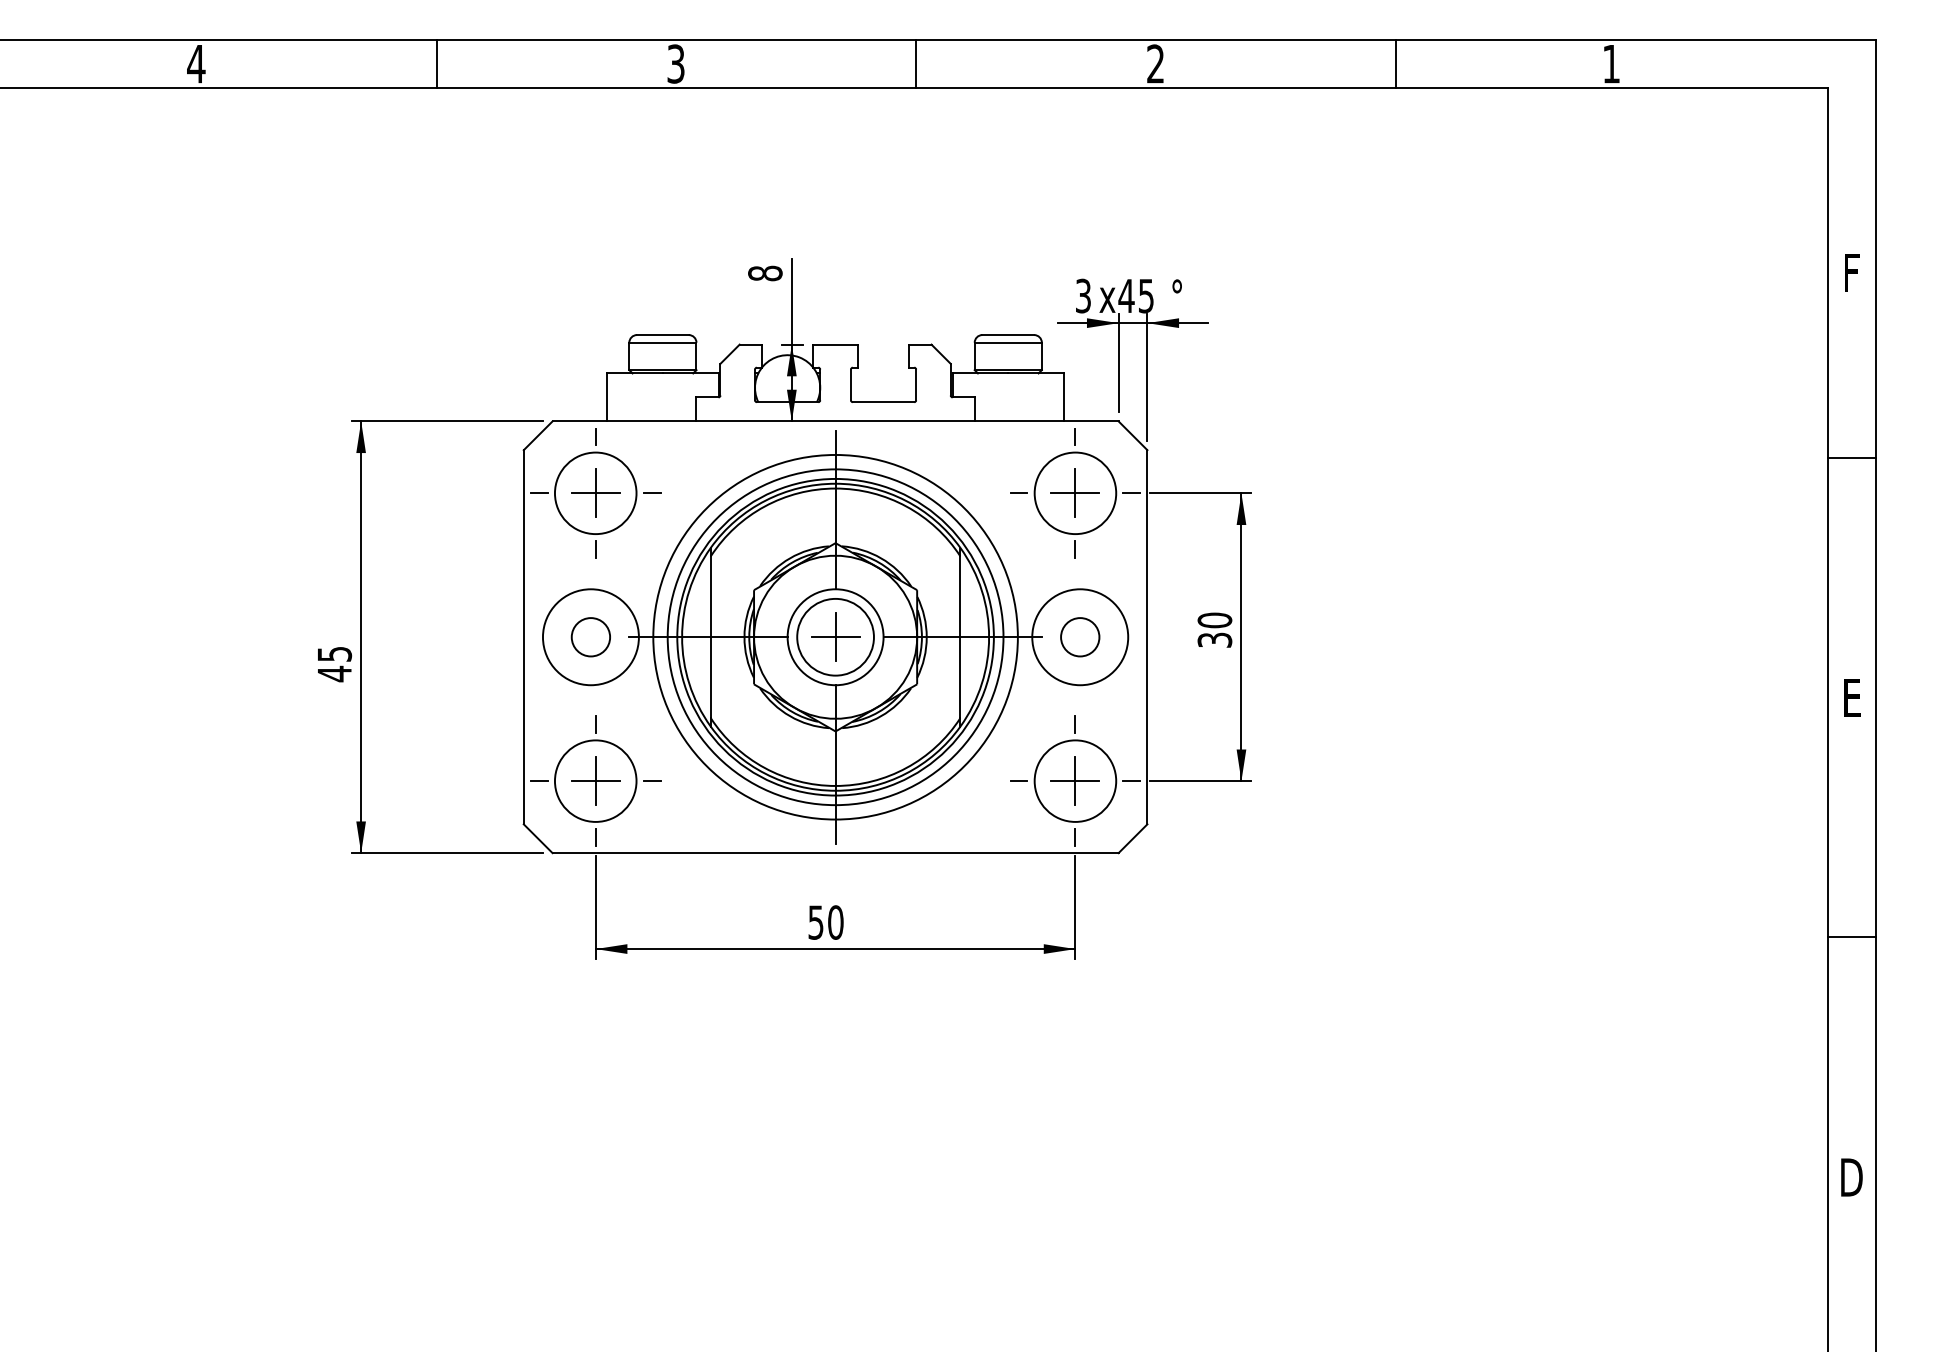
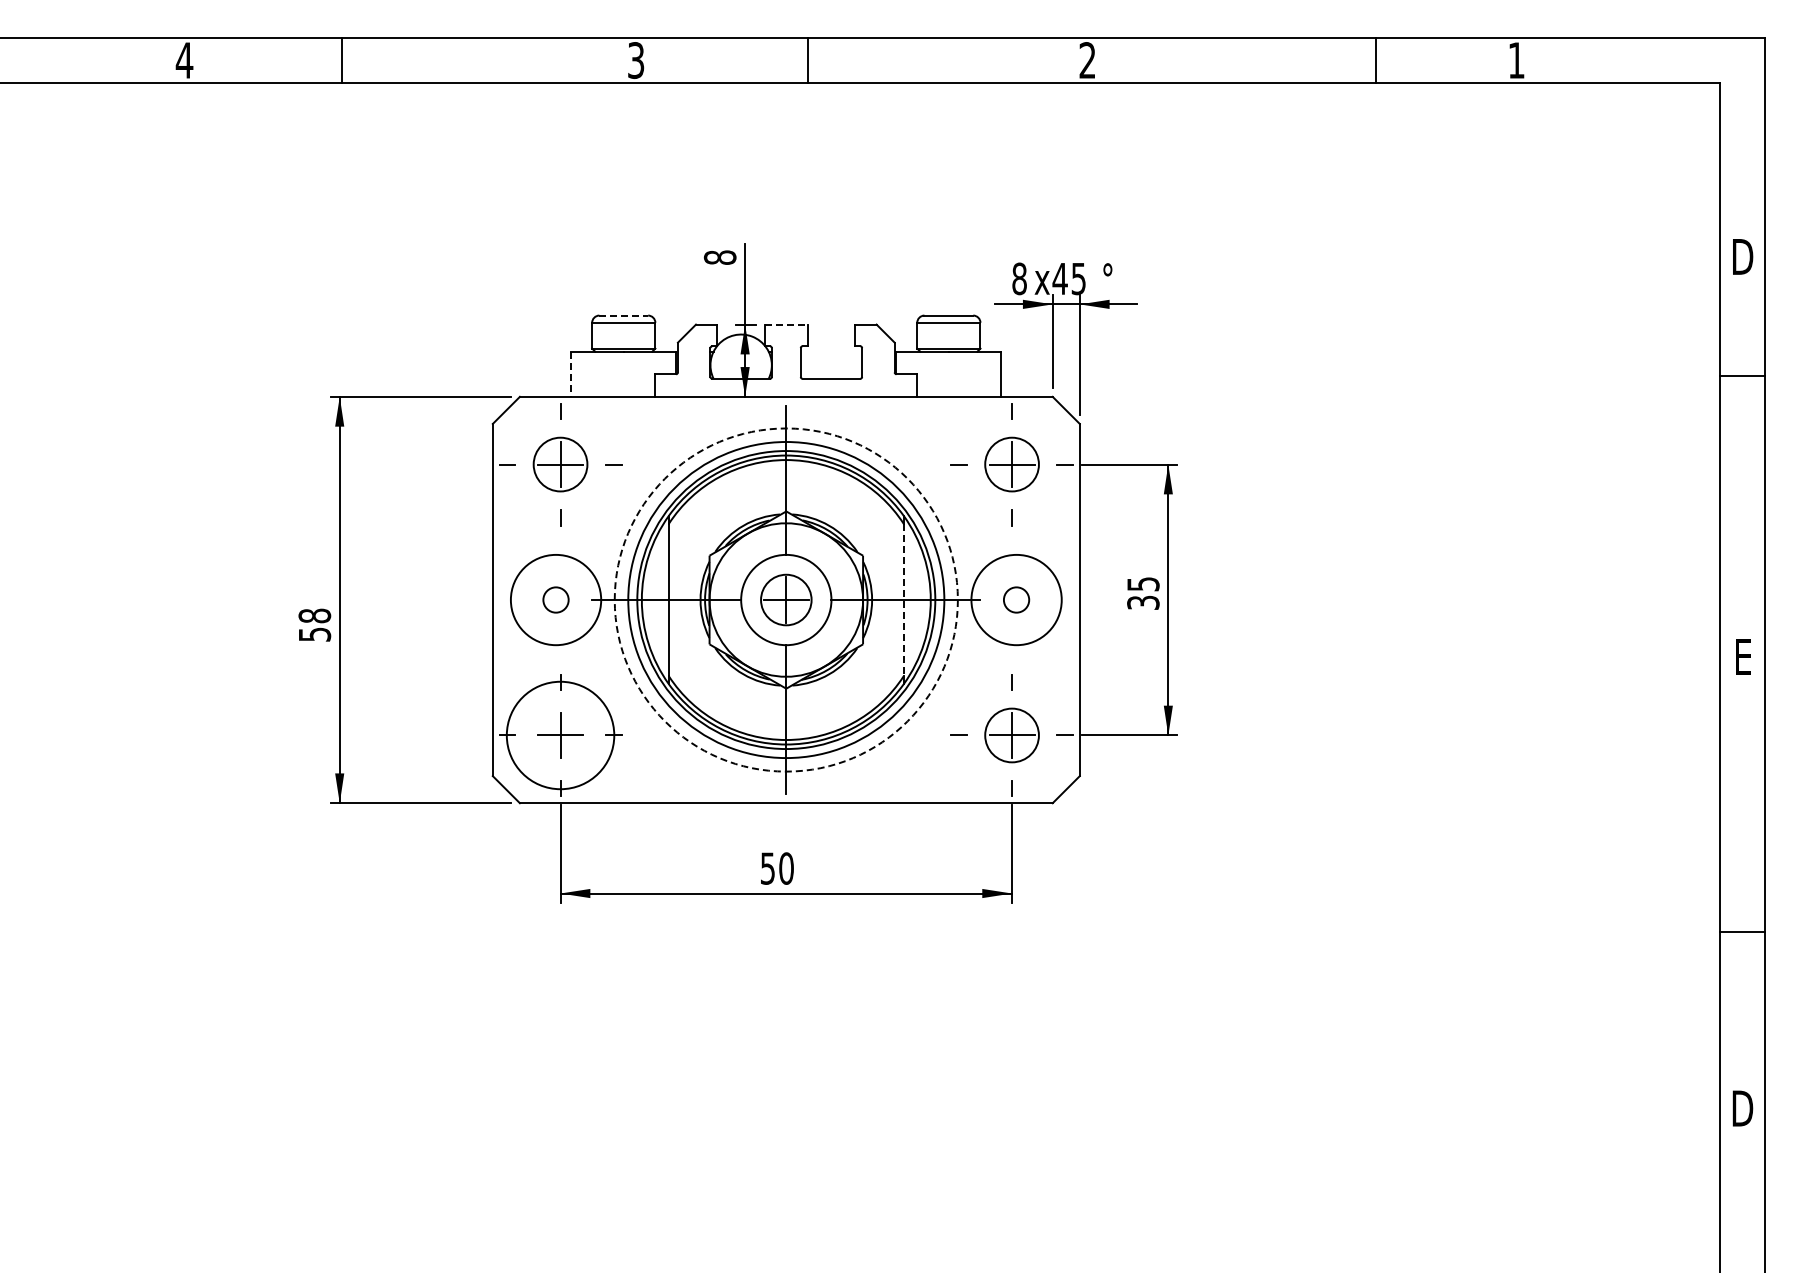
line: (436, 64) -> (341, 60), moved
line: (916, 64) -> (808, 60), moved
line: (1395, 64) -> (1375, 60), moved
text: (1852, 272) -> (1743, 256), F -> D
text: (1083, 295) -> (1019, 278), 3 -> 8
line: (663, 334) -> (624, 315), solid -> dashed
line: (835, 344) -> (786, 324), solid -> dashed
line: (607, 397) -> (571, 374), solid -> dashed
line: (1851, 457) -> (1742, 375), moved
circle: (595, 493) -> (560, 464), size x0.7
circle: (1074, 493) -> (1011, 464), size x0.7
text: (1215, 619) -> (1143, 583), 30 -> 35
circle: (590, 636) -> (555, 599), size x0.7
circle: (834, 636) -> (785, 599), solid -> dashed
circle: (835, 636) -> (786, 599), size x0.7
circle: (1080, 636) -> (1016, 599), size x0.7
line: (960, 637) -> (903, 600), solid -> dashed
text: (334, 664) -> (314, 625), 45 -> 58
circle: (595, 781) -> (560, 735), size x1.4
circle: (1074, 781) -> (1011, 735), size x0.7
line: (1851, 937) -> (1742, 931), moved

